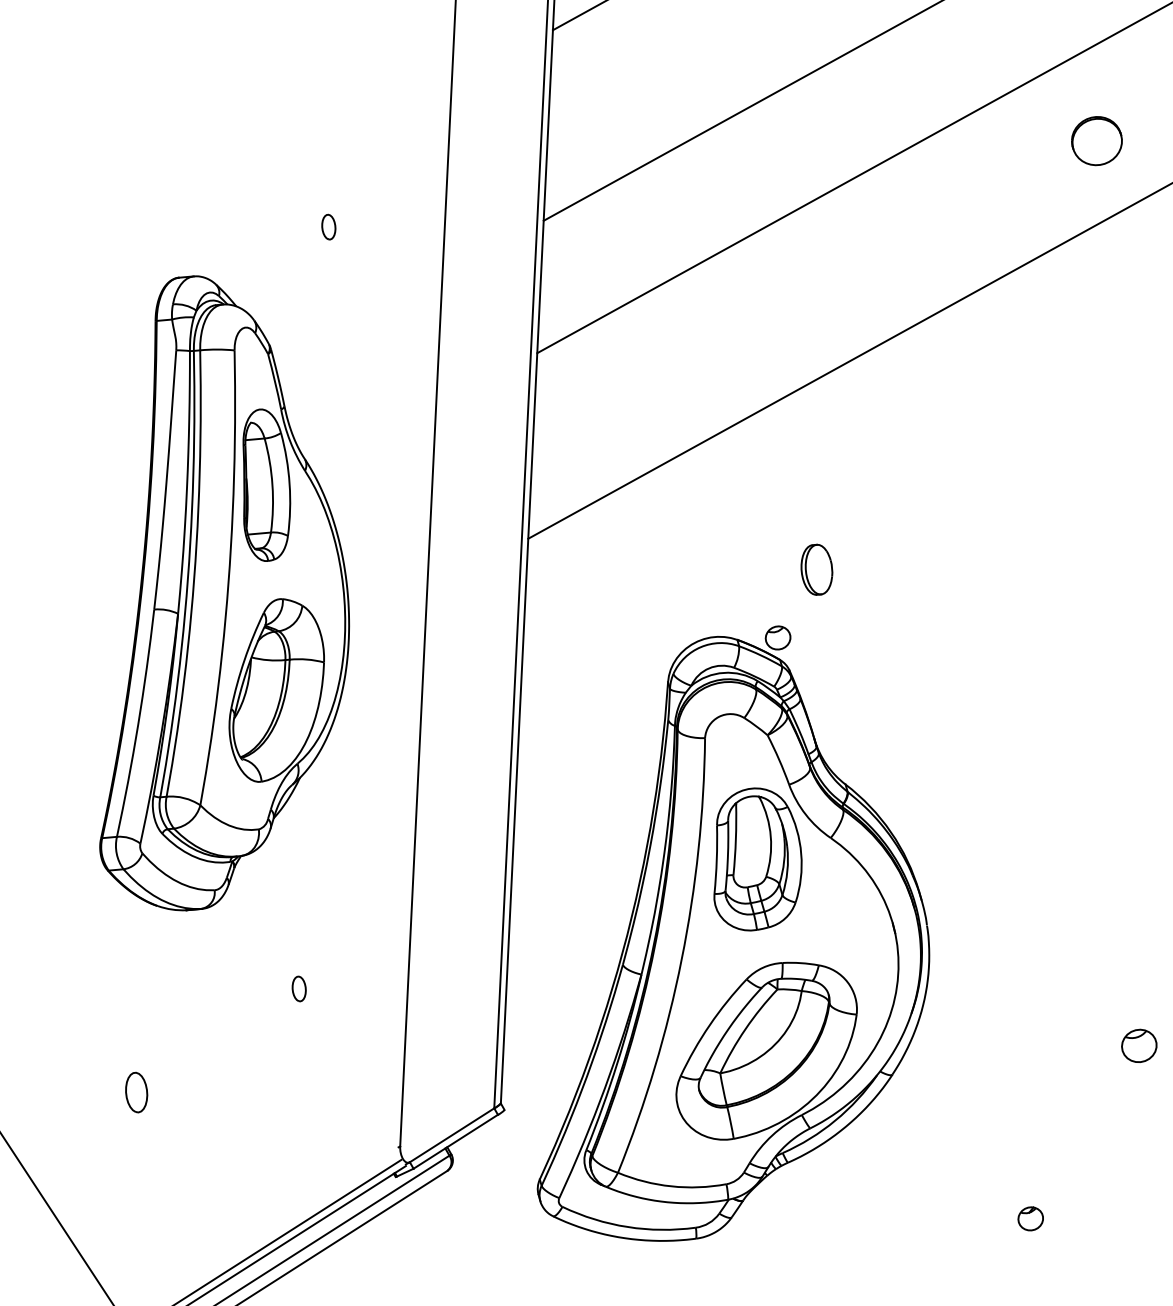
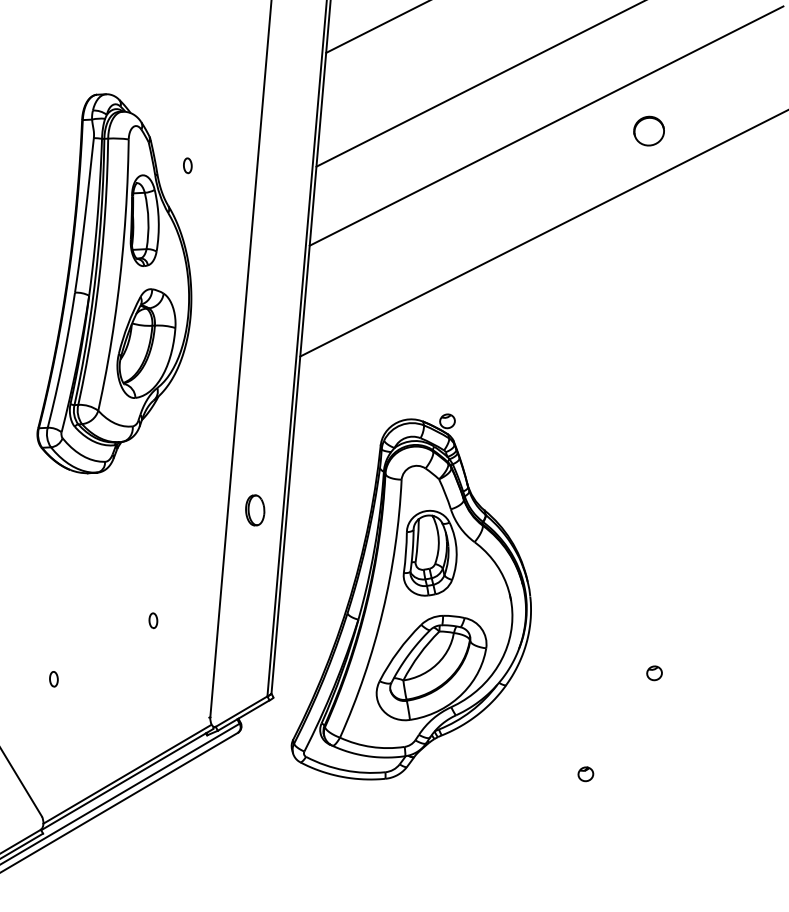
part: (817, 569) -> (255, 510), moved
part: (219, 591) -> (114, 283), moved
part: (1139, 1046) -> (654, 673), size x0.71
part: (135, 1093) -> (53, 679), size x0.62

